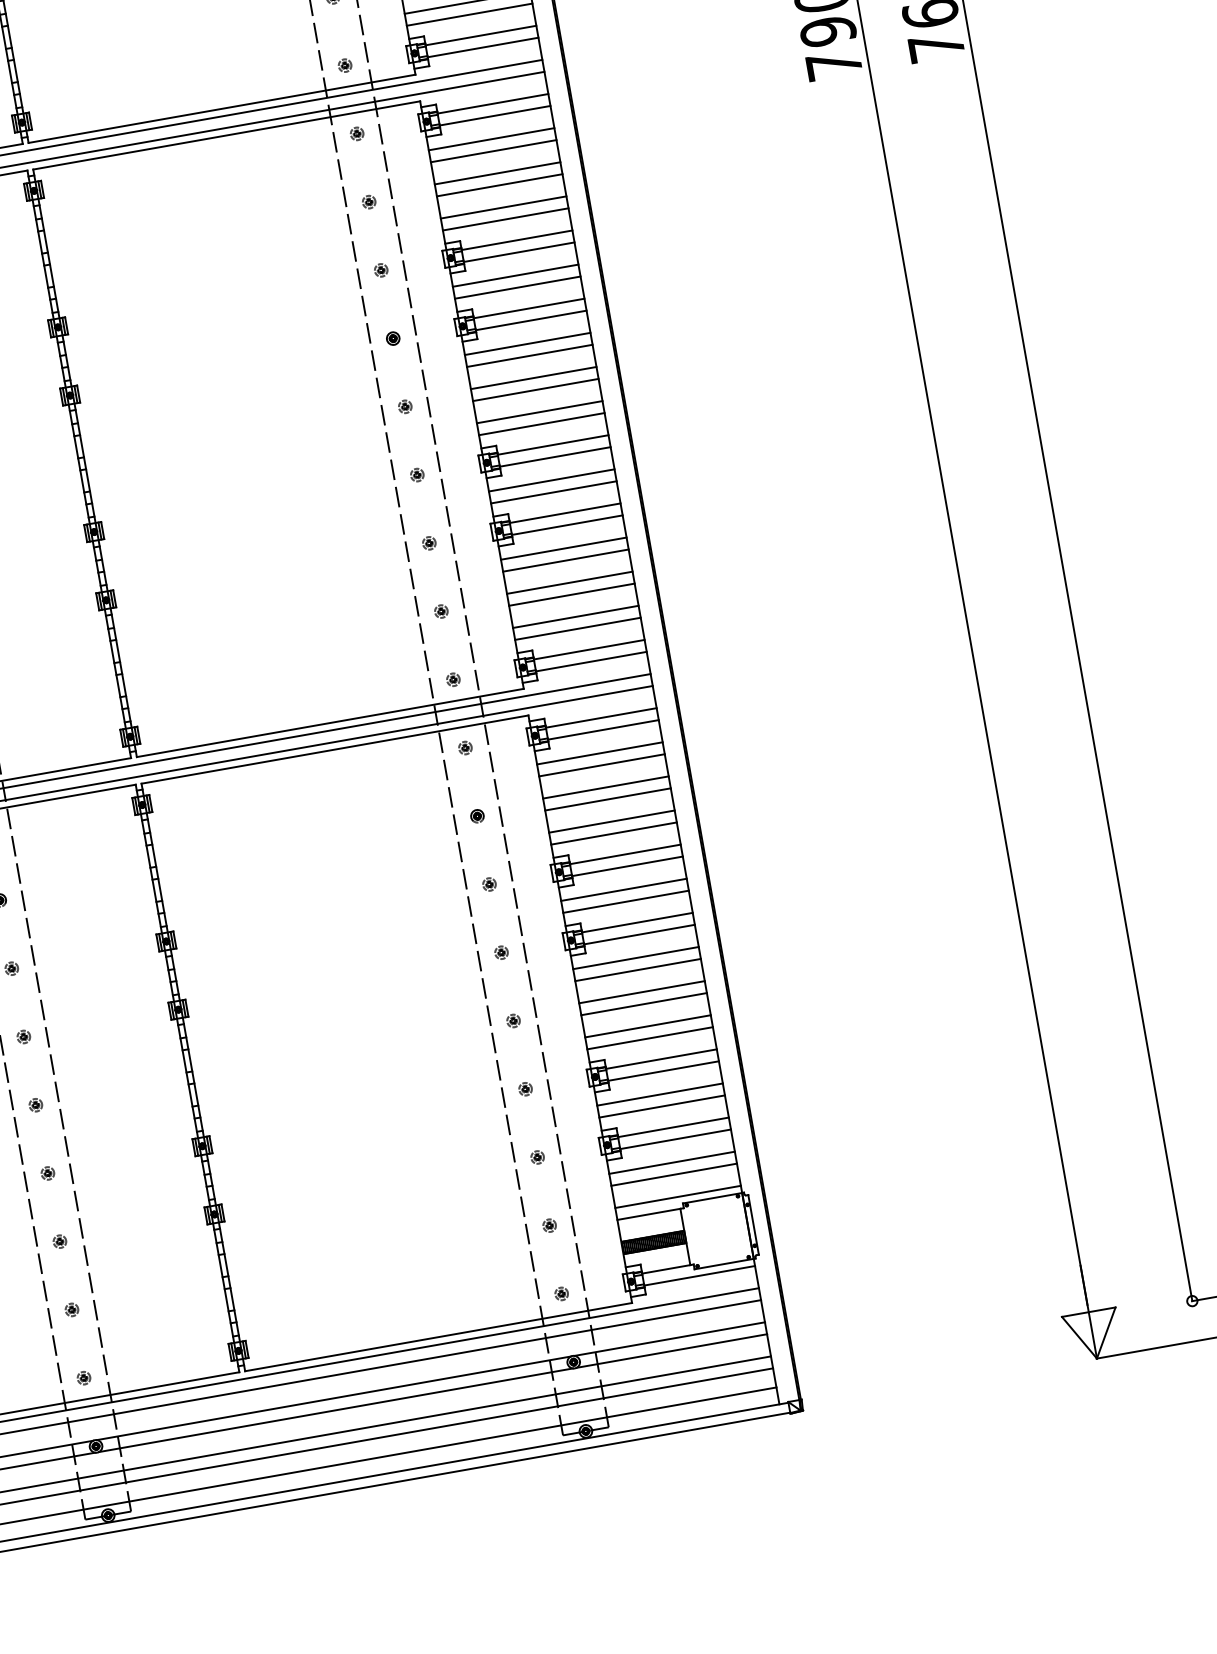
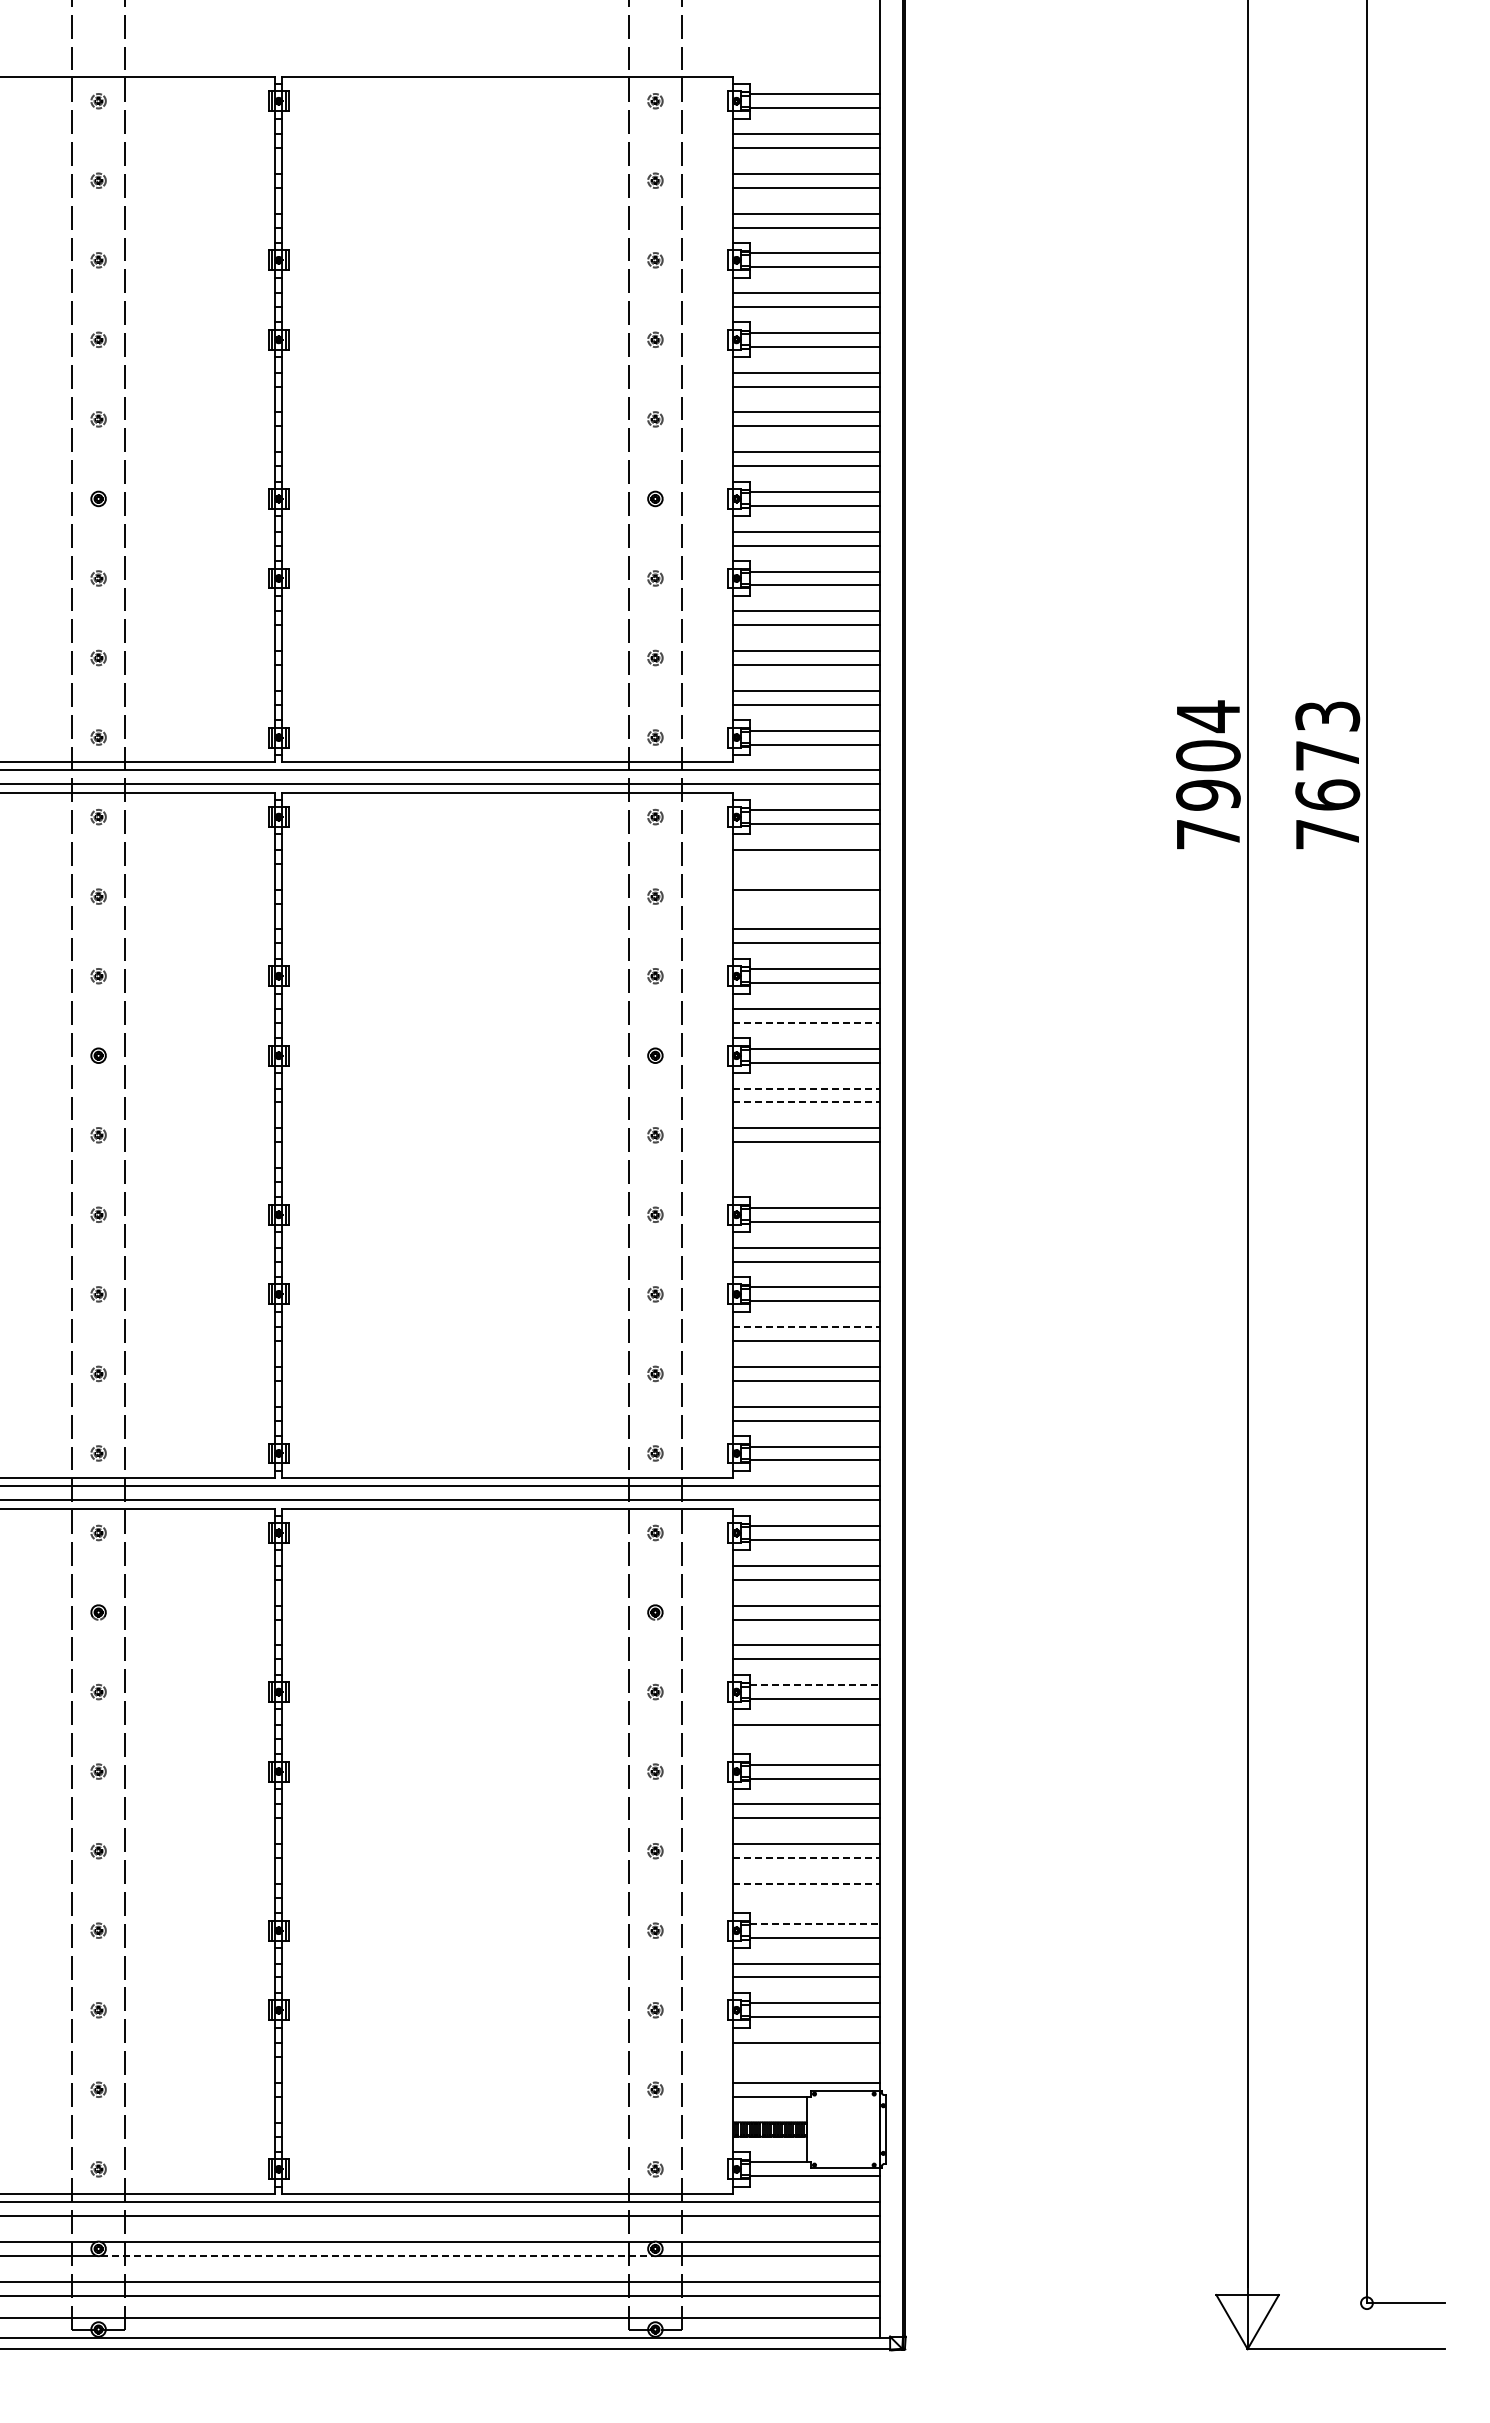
line: (493, 150) -> (806, 863), removed
line: (499, 185) -> (806, 903), removed
line: (517, 287) -> (806, 1022), solid -> dashed
line: (527, 343) -> (806, 1088), solid -> dashed
line: (529, 355) -> (806, 1102), solid -> dashed
line: (539, 412) -> (806, 1168), removed
line: (542, 424) -> (806, 1182), removed
line: (563, 548) -> (806, 1327), solid -> dashed
line: (625, 854) -> (815, 1685), solid -> dashed
line: (626, 901) -> (806, 1738), removed
line: (644, 1004) -> (806, 1858), solid -> dashed
line: (648, 1026) -> (806, 1884), solid -> dashed
line: (650, 1037) -> (806, 1897), removed
line: (661, 1058) -> (815, 1923), solid -> dashed
line: (674, 1175) -> (806, 2057), removed
line: (336, 1409) -> (377, 2255), solid -> dashed

